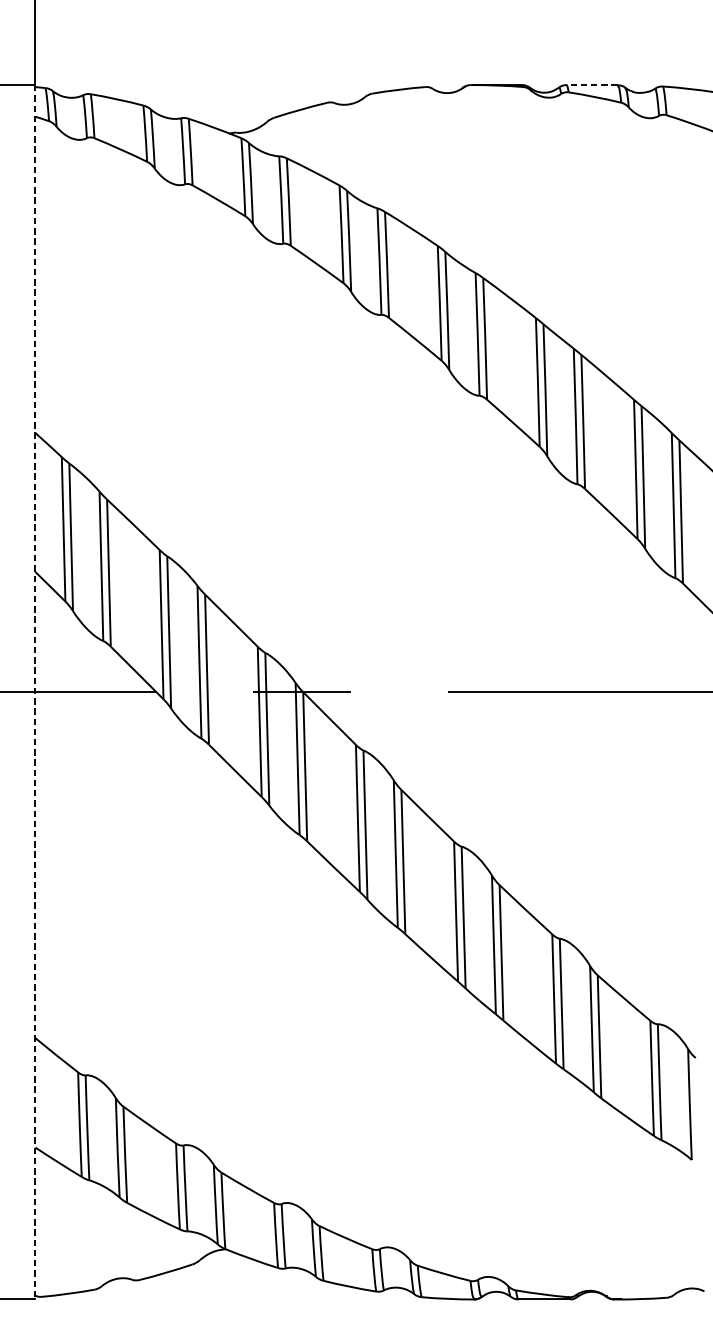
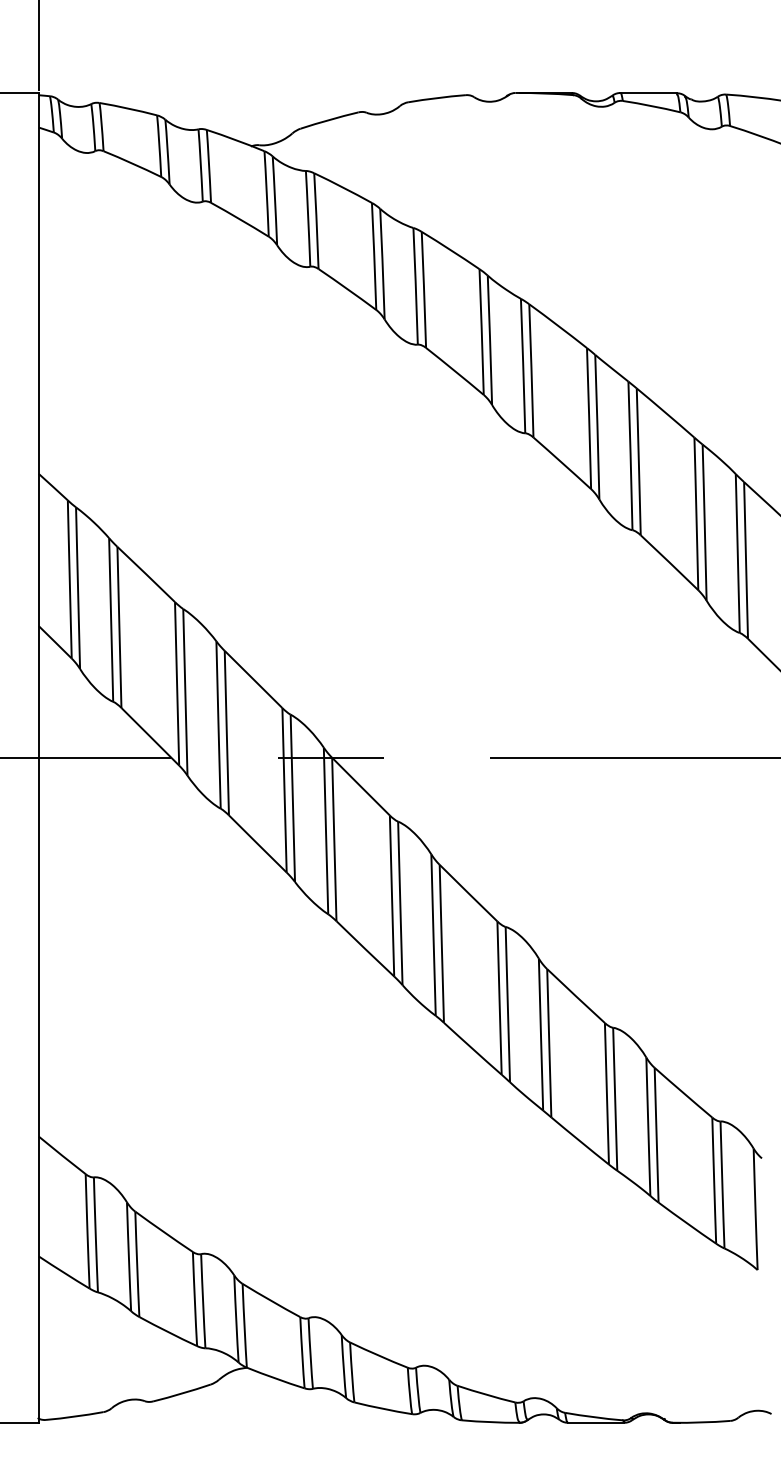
line: (591, 84) -> (647, 92), dashed -> solid
line: (35, 691) -> (38, 757), dashed -> solid

